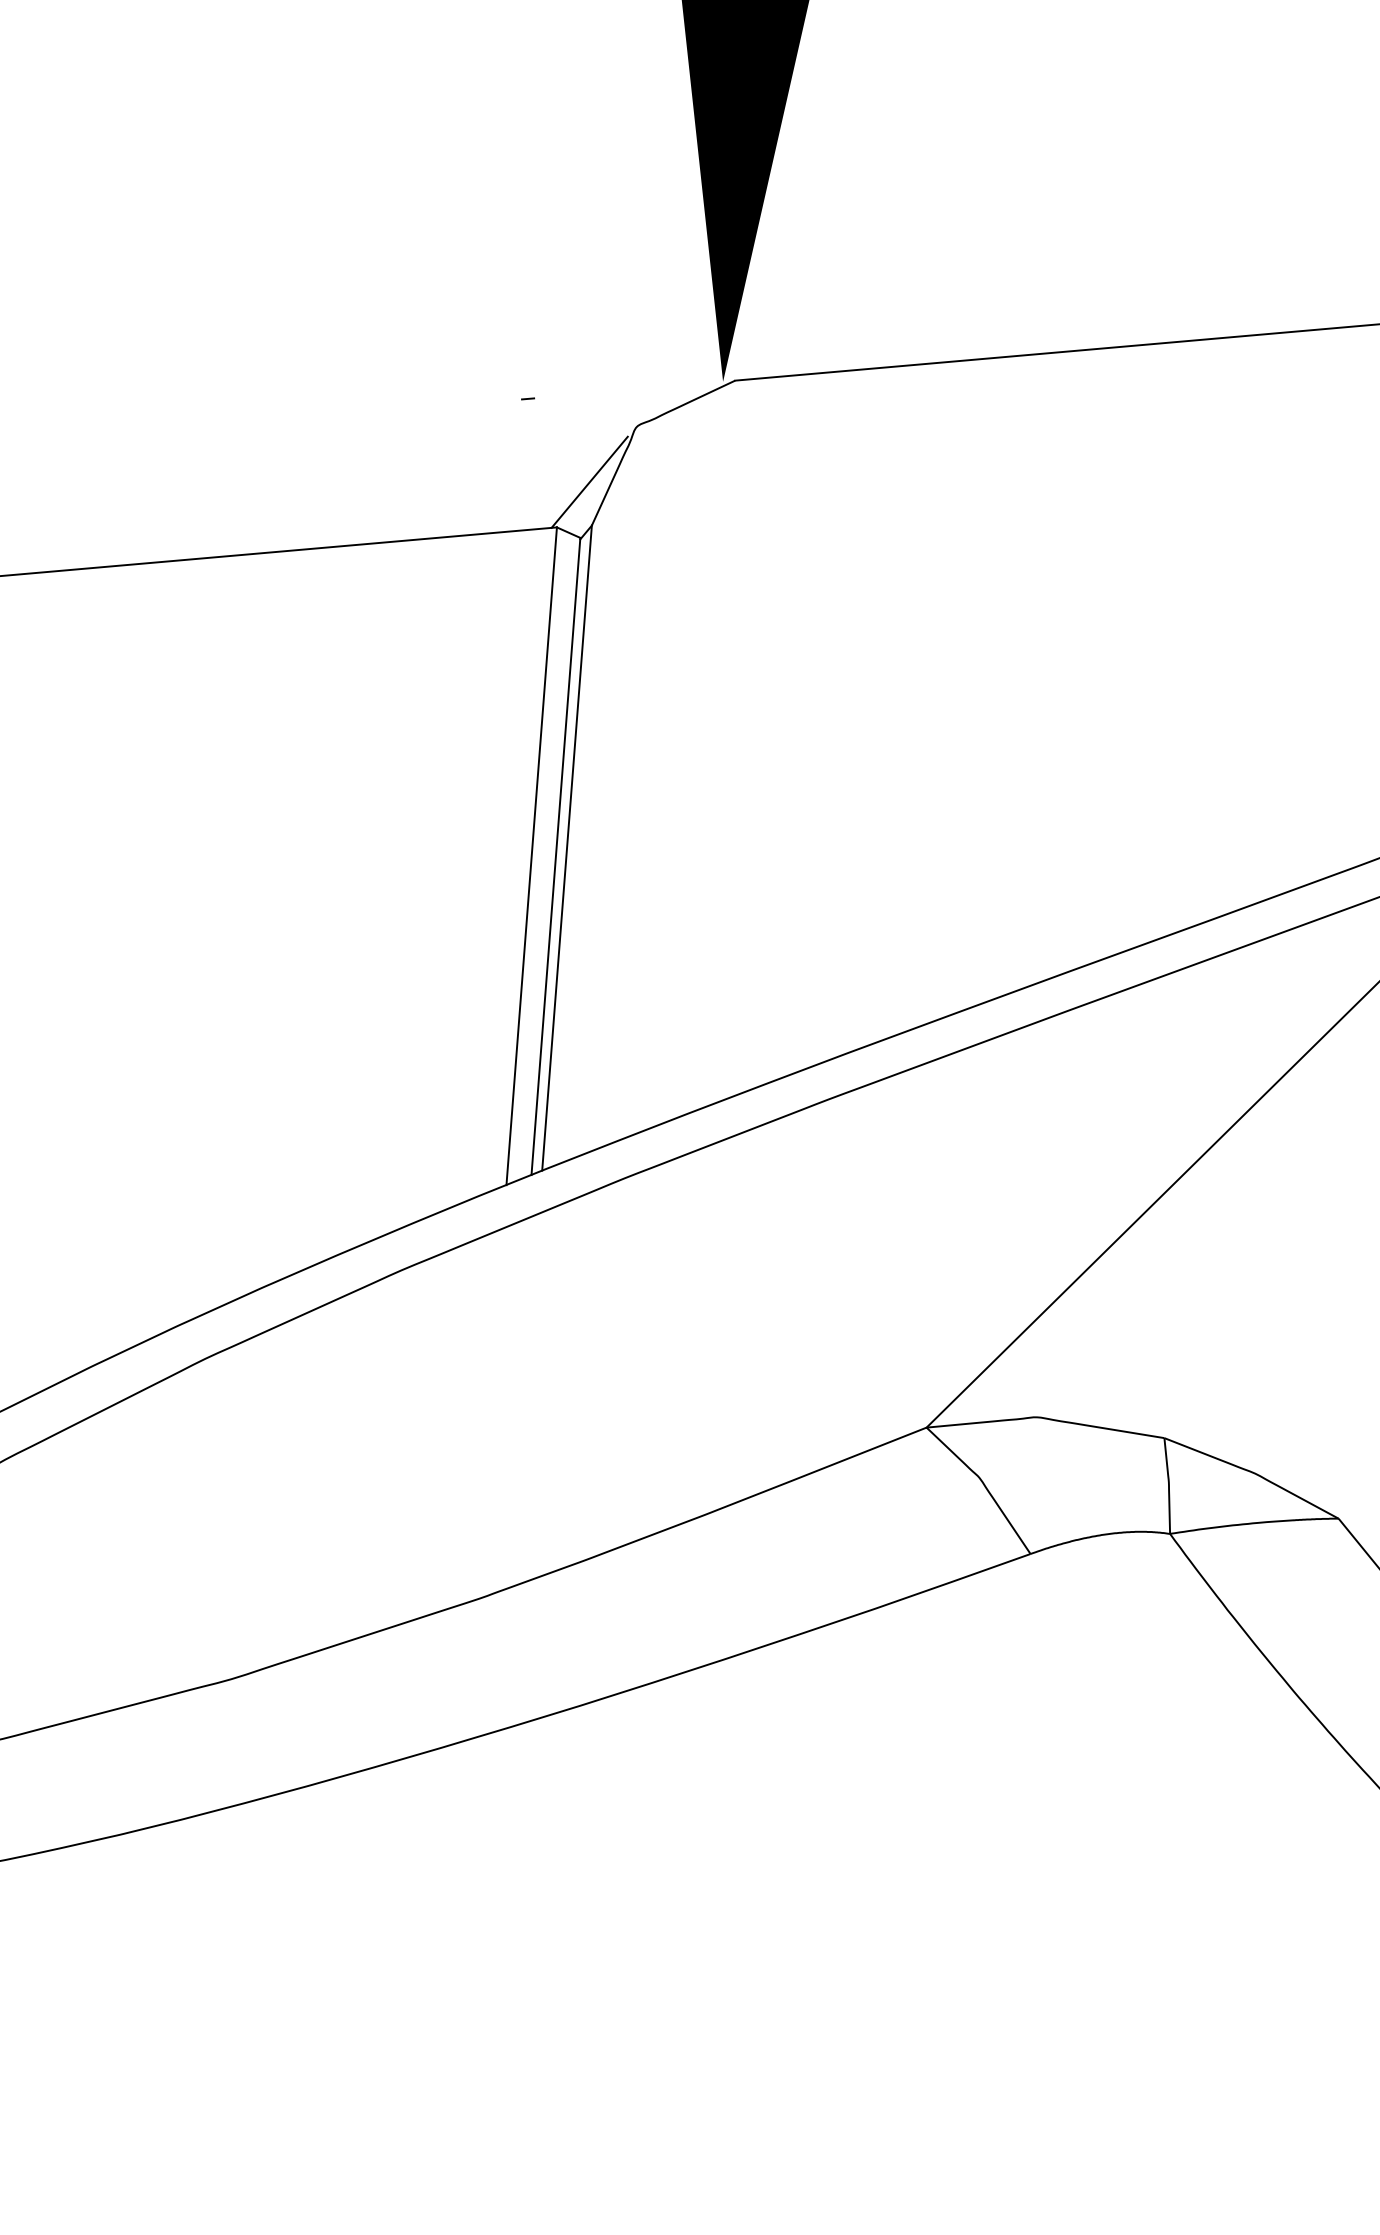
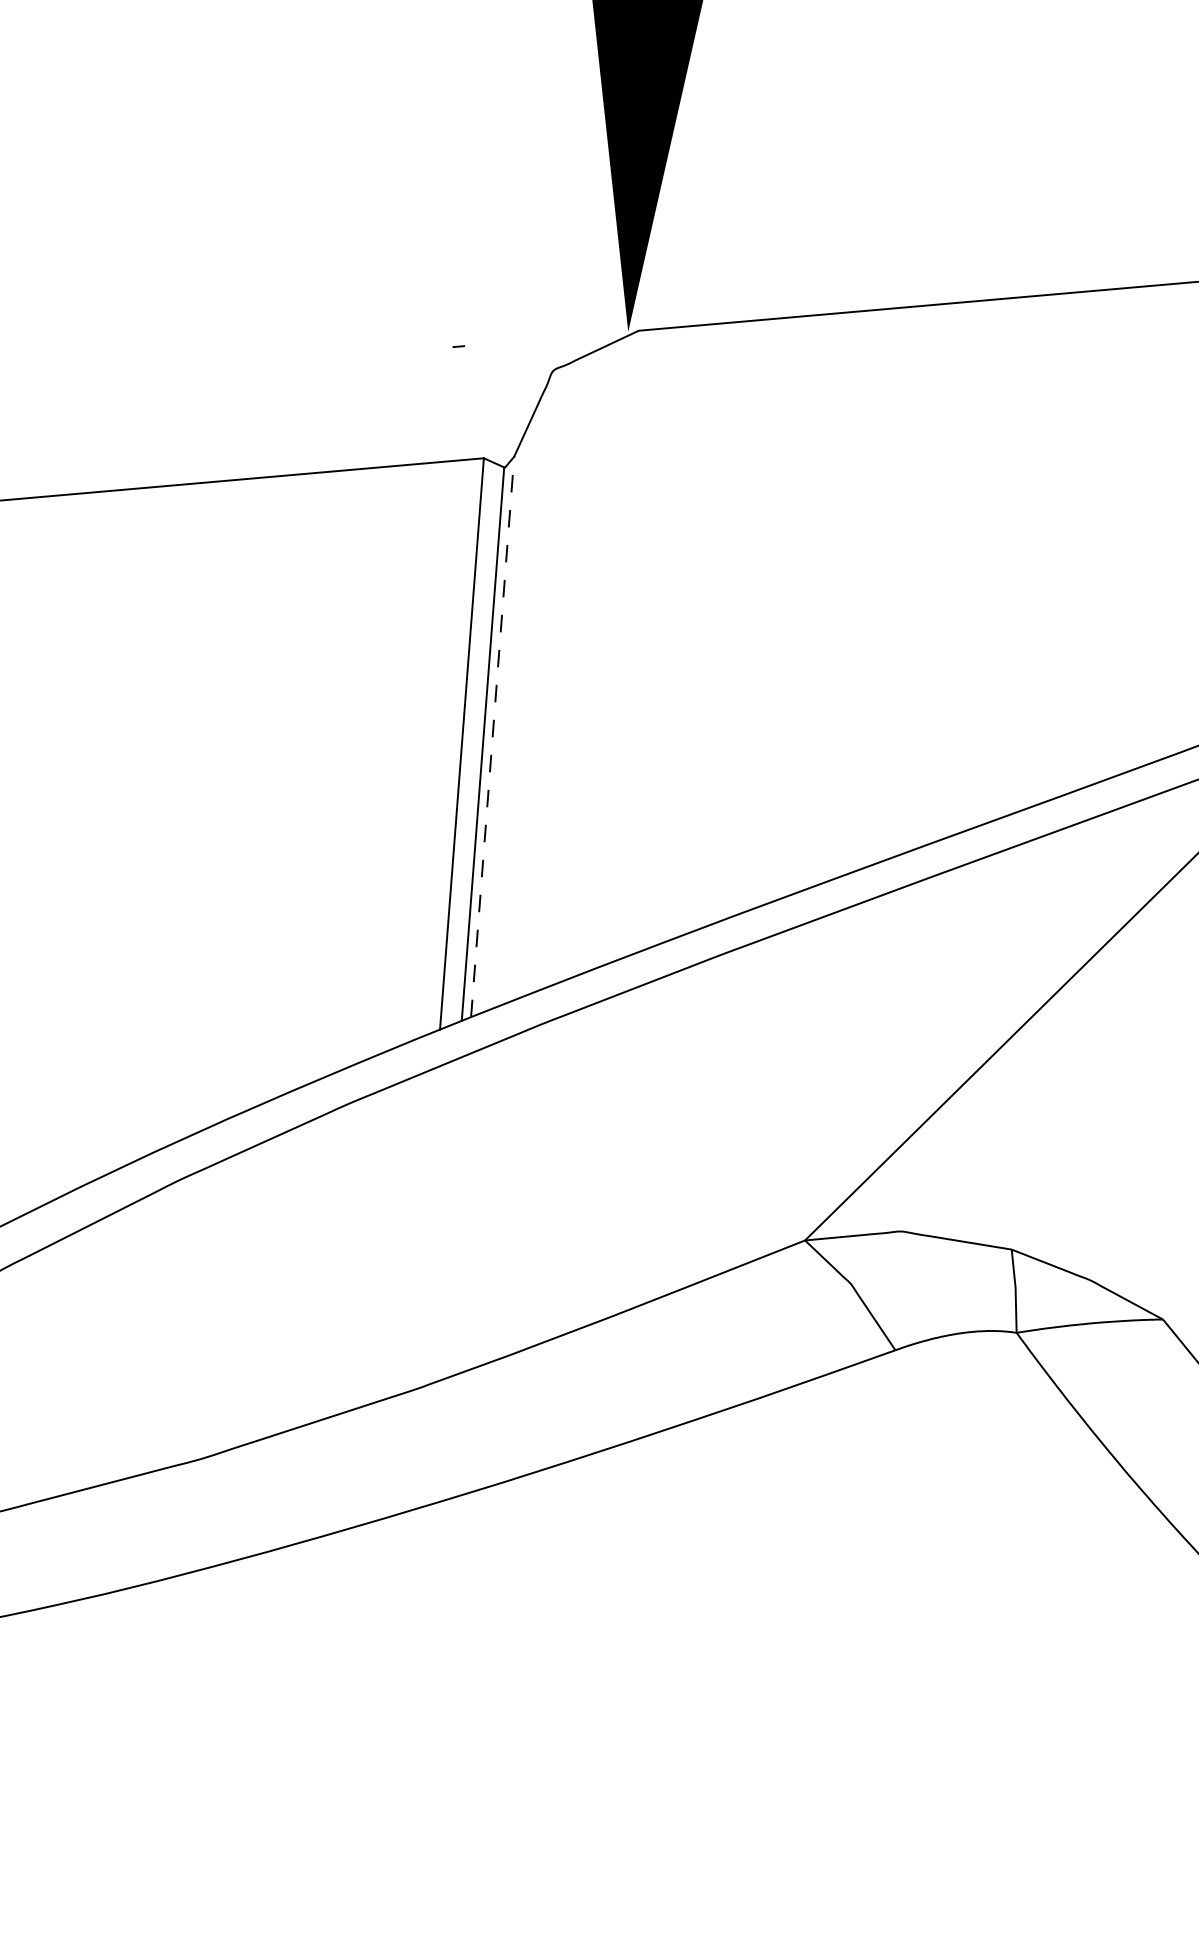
line: (589, 481) -> (512, 418), removed
line: (567, 847) -> (493, 736), solid -> dashed

